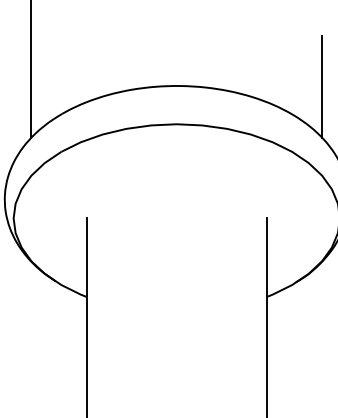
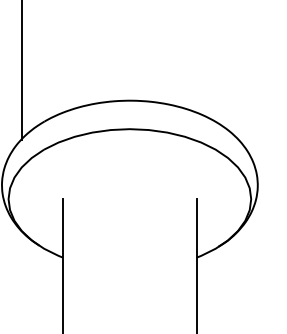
line: (322, 87) -> (238, 101), removed

